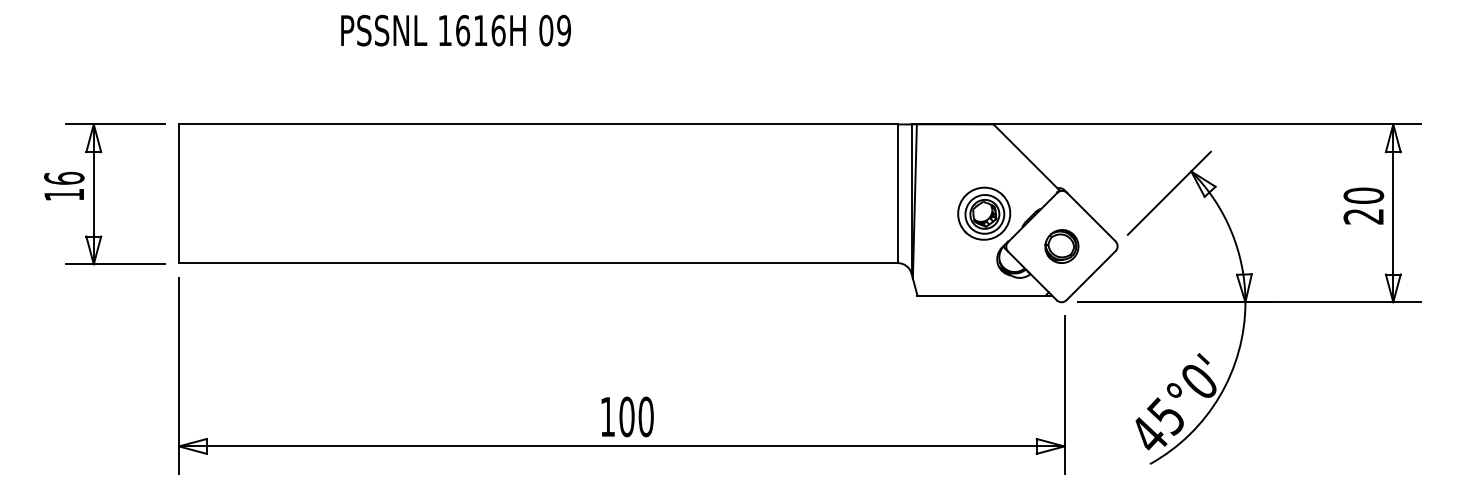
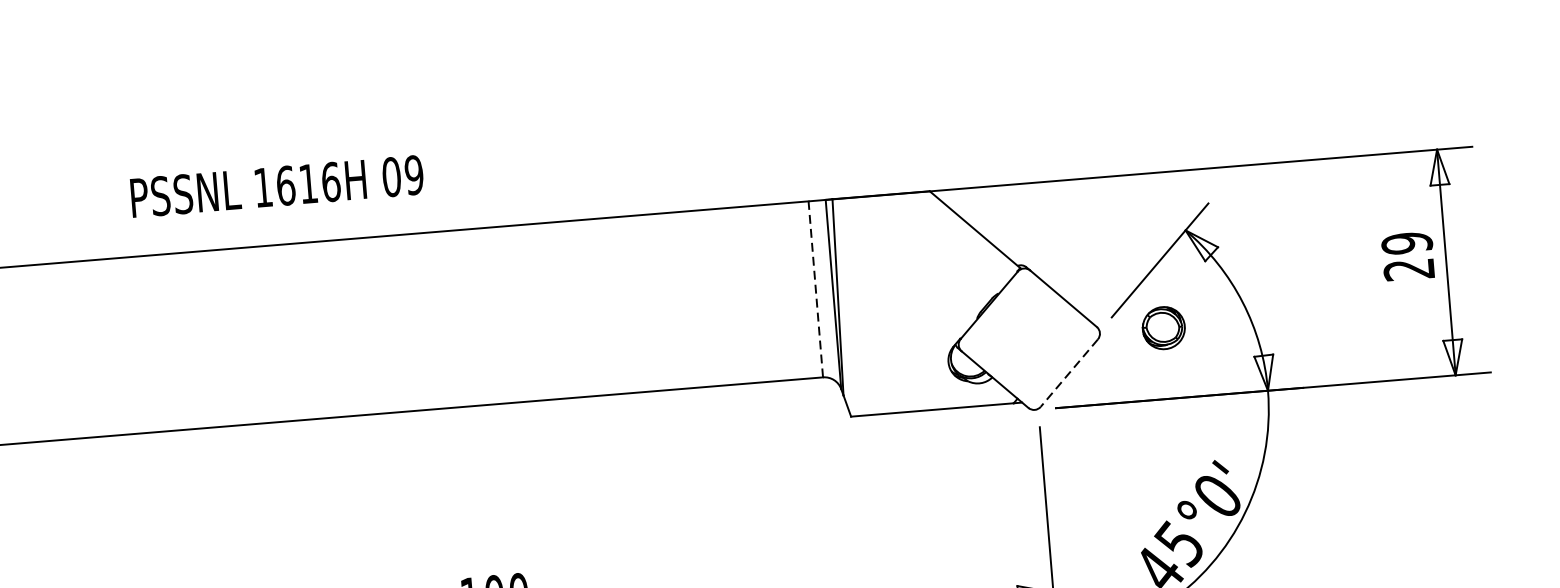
text: (455, 30) -> (276, 186), moved
line: (898, 193) -> (816, 288), solid -> dashed
text: (1363, 195) -> (1406, 242), 20 -> 29
part: (984, 213) -> (927, 305), removed
part: (1061, 246) -> (1163, 328), moved
line: (1091, 275) -> (1069, 372), solid -> dashed

